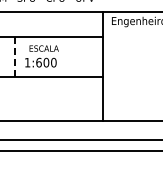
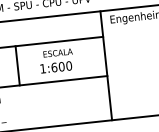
text: (41, 56) -> (56, 61), moved
line: (14, 57) -> (17, 66), dashed -> solid

